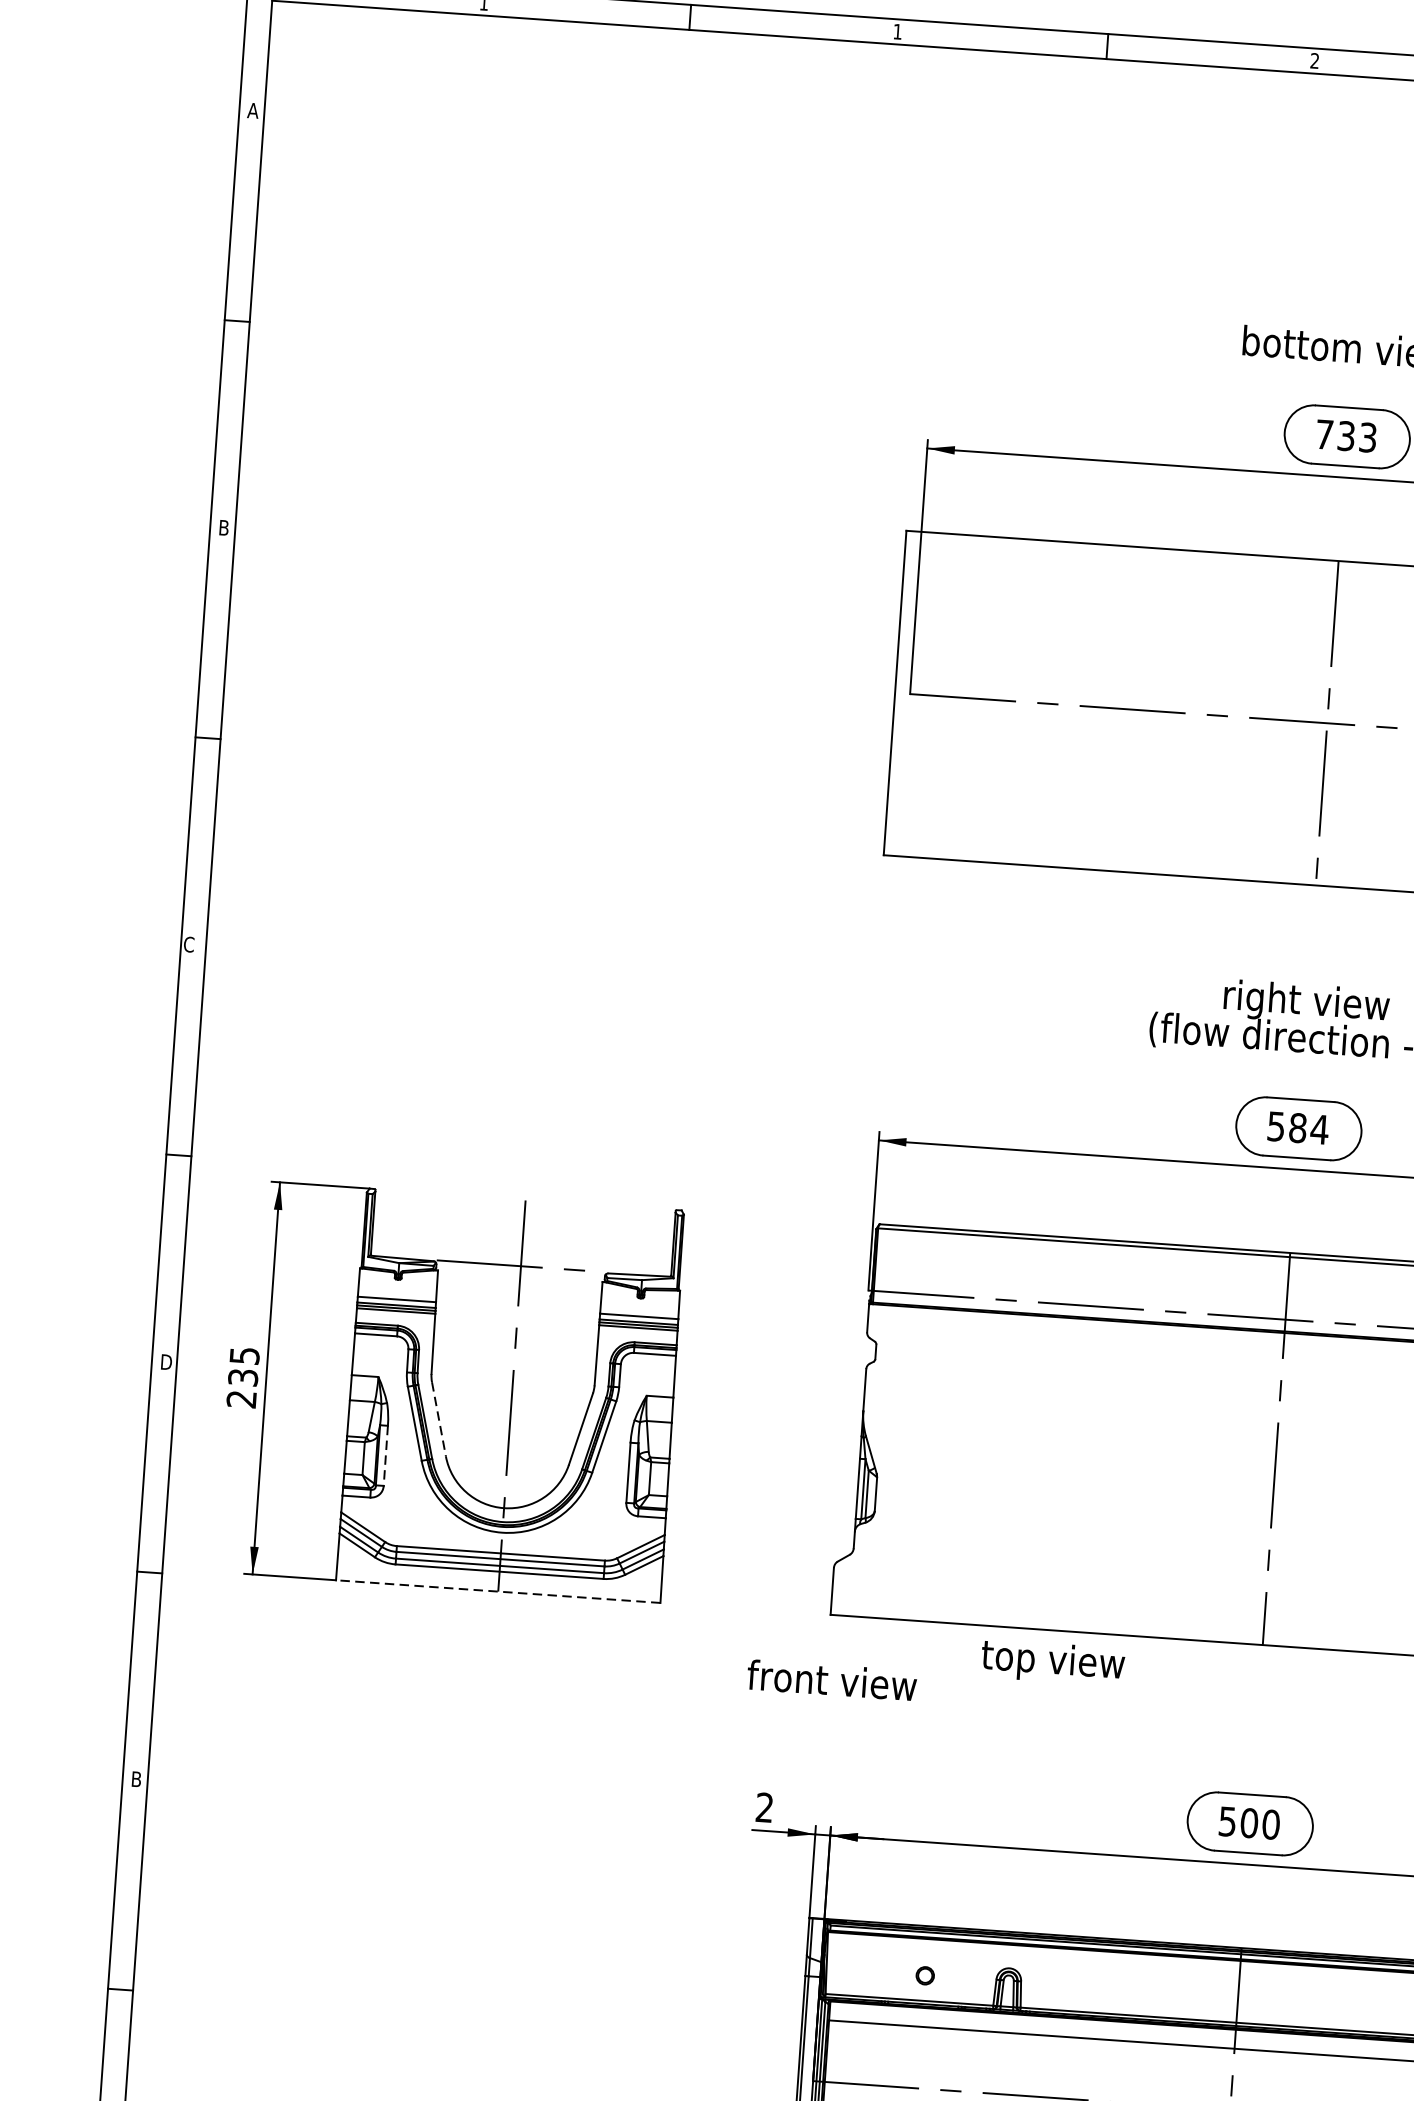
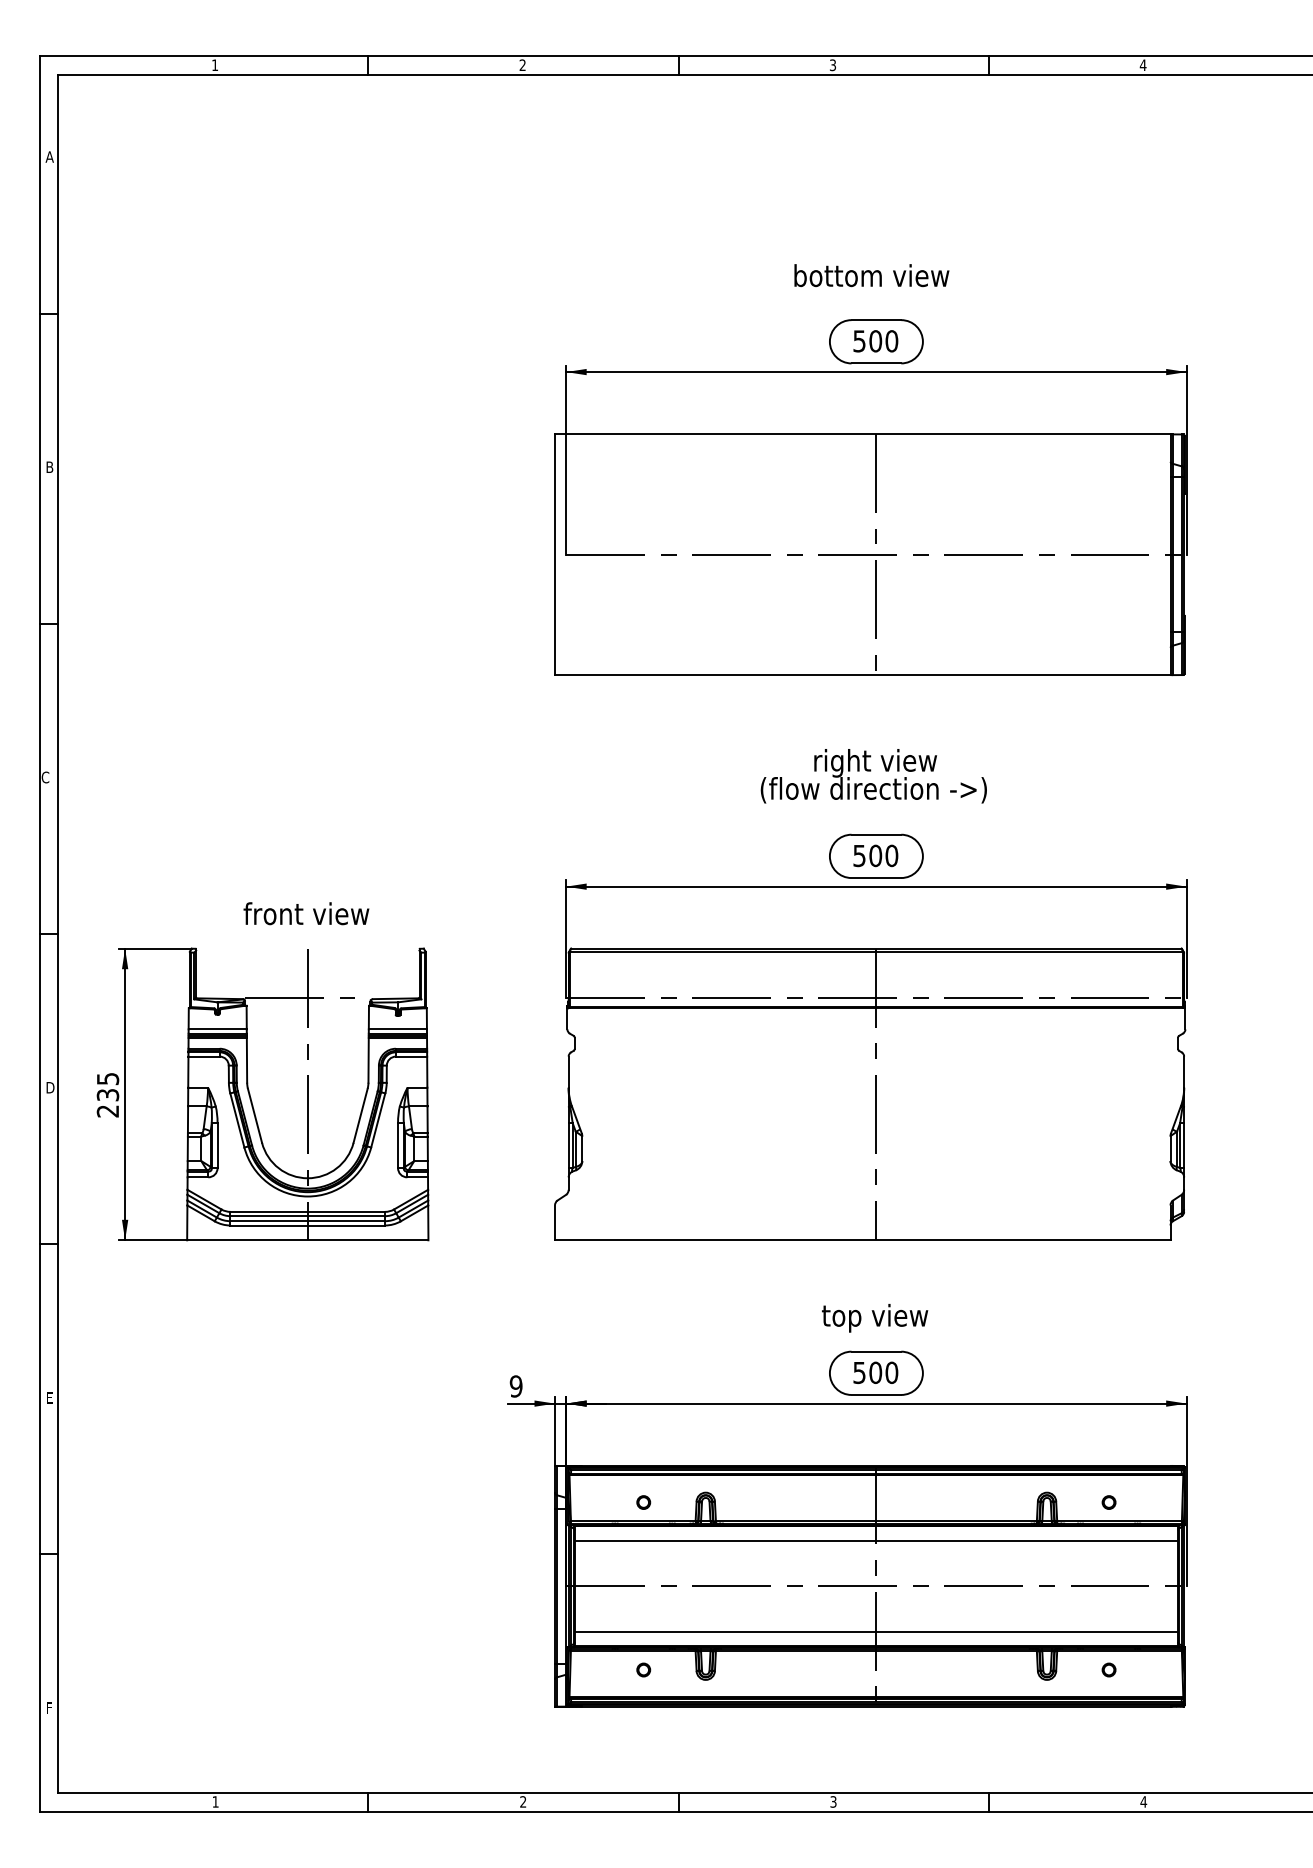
text: (897, 30) -> (522, 64), 1 -> 2
text: (1314, 61) -> (832, 65), 2 -> 3
text: (1346, 436) -> (875, 341), 733 -> 500
text: (1308, 1128) -> (883, 855), 584 -> 500
line: (439, 1418) -> (255, 1115), dashed -> solid
line: (385, 1456) -> (217, 1146), dashed -> solid
line: (497, 1591) -> (307, 1240), dashed -> solid
text: (1053, 1663) -> (875, 1318), moved
text: (832, 1680) -> (306, 913), moved
text: (136, 1778) -> (49, 1397), B -> E
text: (763, 1807) -> (515, 1386), 2 -> 9

